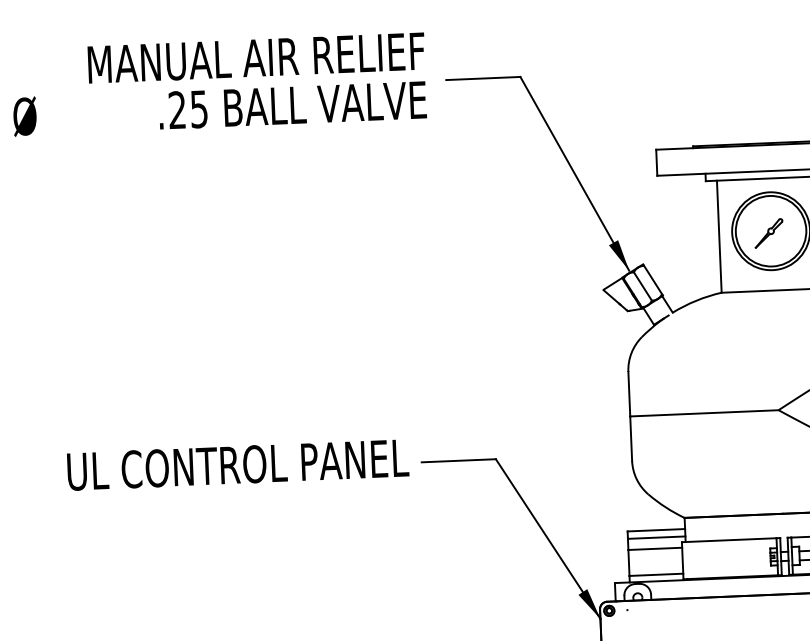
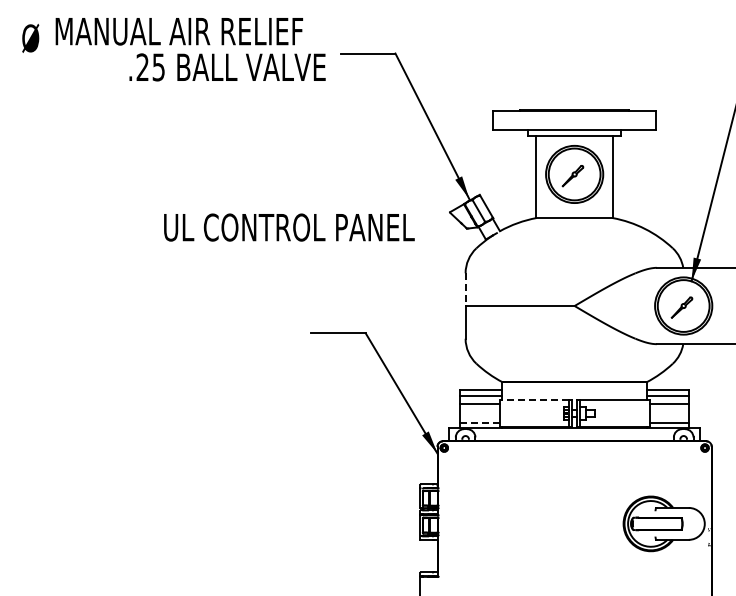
text: (255, 58) -> (178, 31), moved
text: (24, 116) -> (30, 38), moved
line: (629, 395) -> (465, 290), solid -> dashed
text: (238, 464) -> (289, 227), moved
line: (729, 539) -> (534, 399), solid -> dashed
line: (655, 575) -> (479, 423), solid -> dashed

